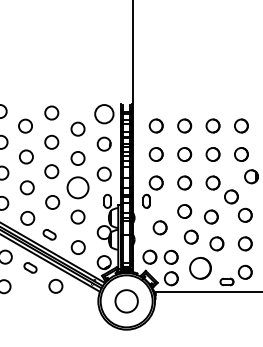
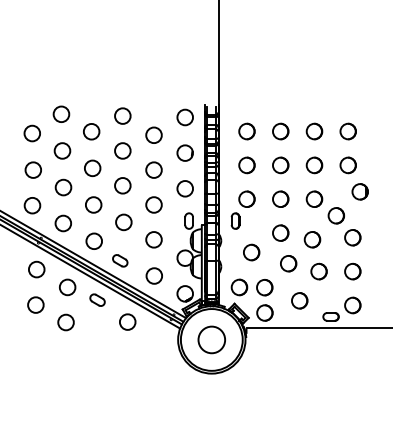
circle: (103, 114) -> (184, 117), size x0.71
circle: (77, 187) -> (153, 204), size x0.62
circle: (200, 268) -> (299, 300), size x0.62

